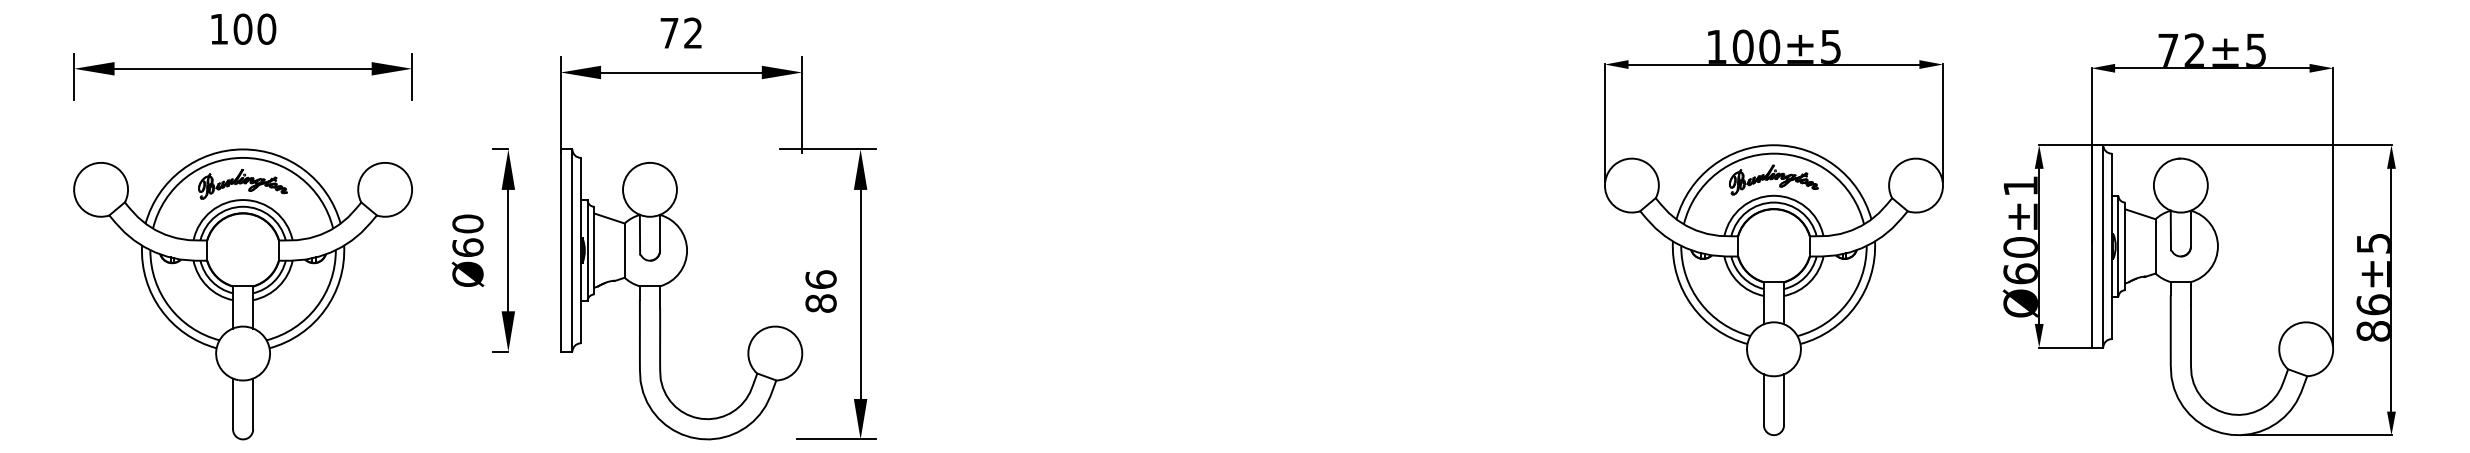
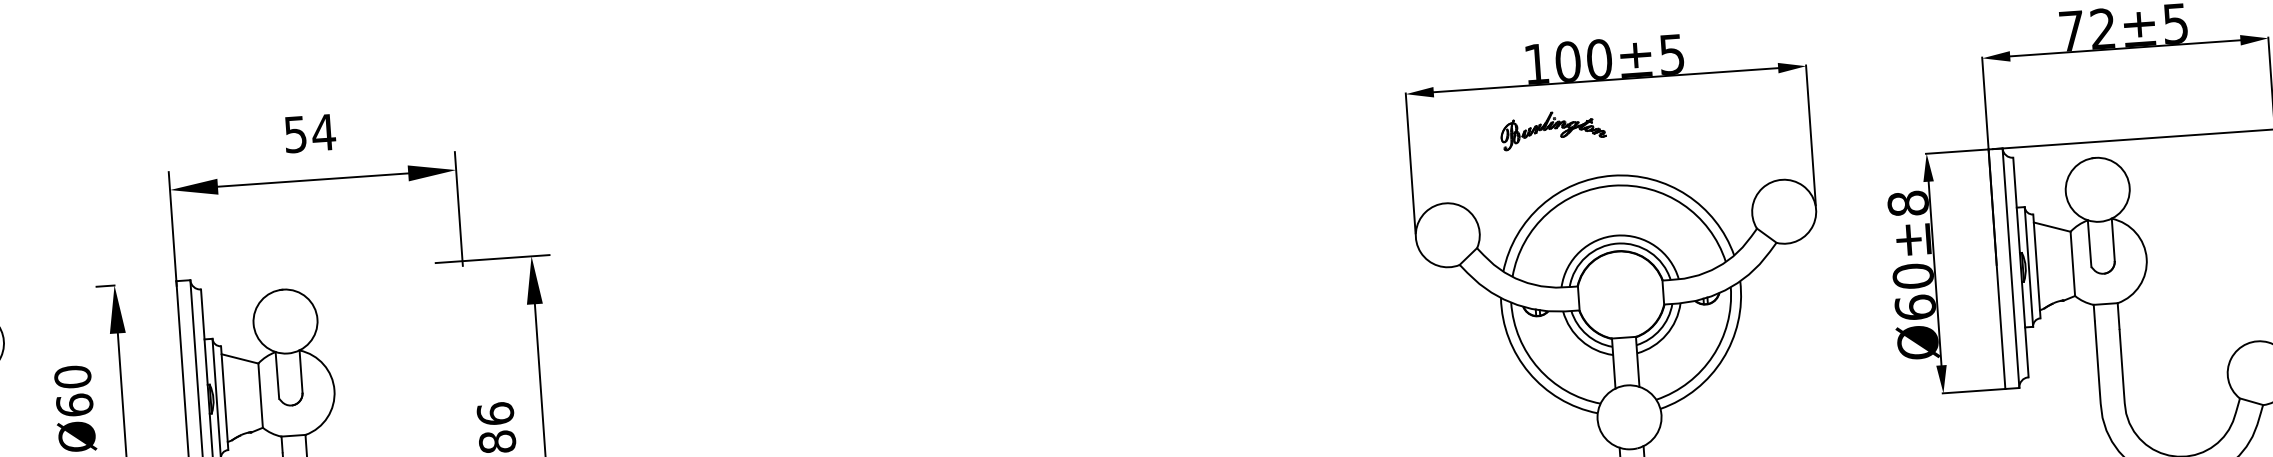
text: (681, 32) -> (309, 132), 72 -> 54
part: (1773, 179) -> (1552, 129), moved
text: (2020, 185) -> (1907, 202), 60±1 -> 60±8

